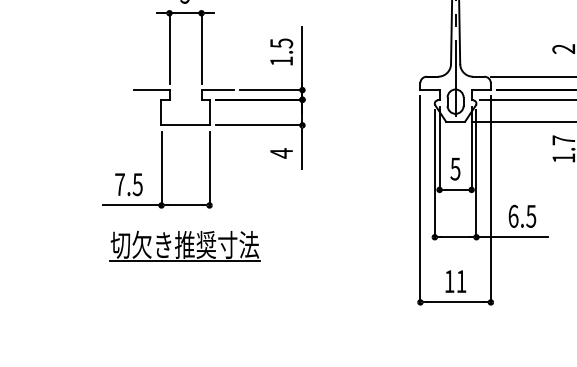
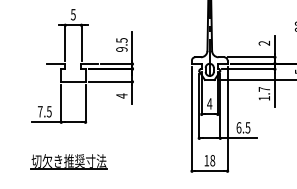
text: (280, 61) -> (121, 49), 1.5 -> 9.5
text: (455, 168) -> (209, 103), 5 -> 4
part: (183, 245) -> (68, 161), moved
text: (461, 281) -> (212, 160), 11 -> 18

